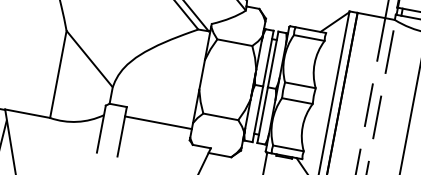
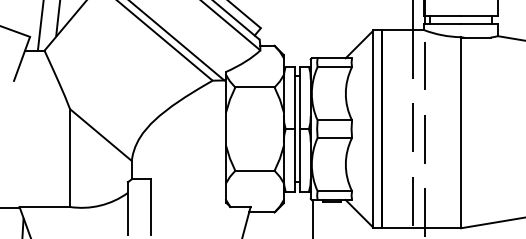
line: (158, 122) -> (188, 189), removed

